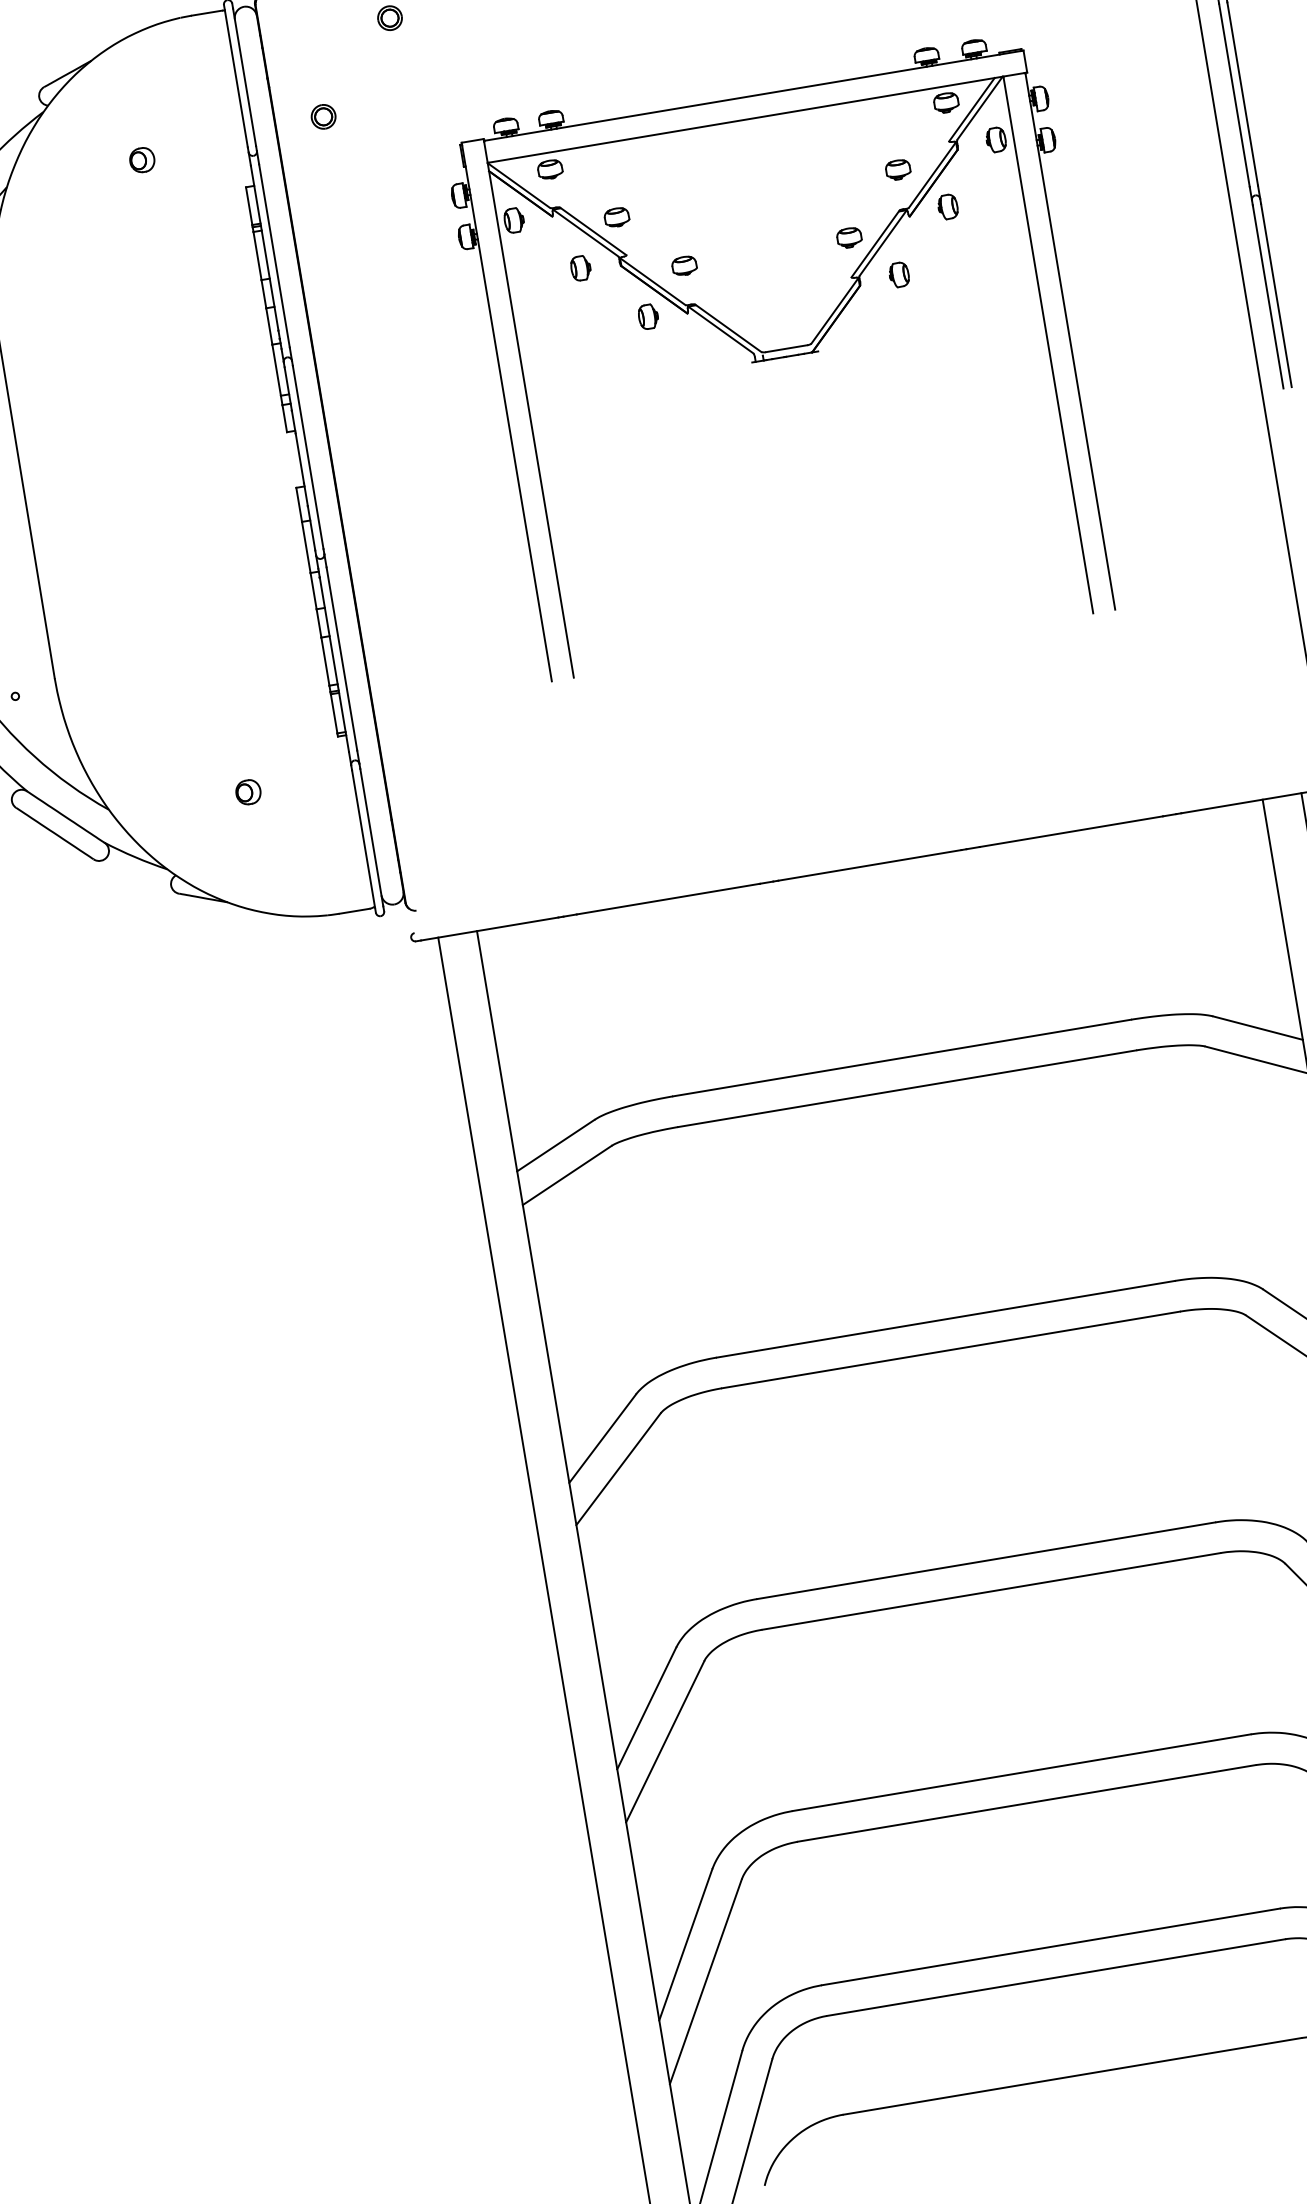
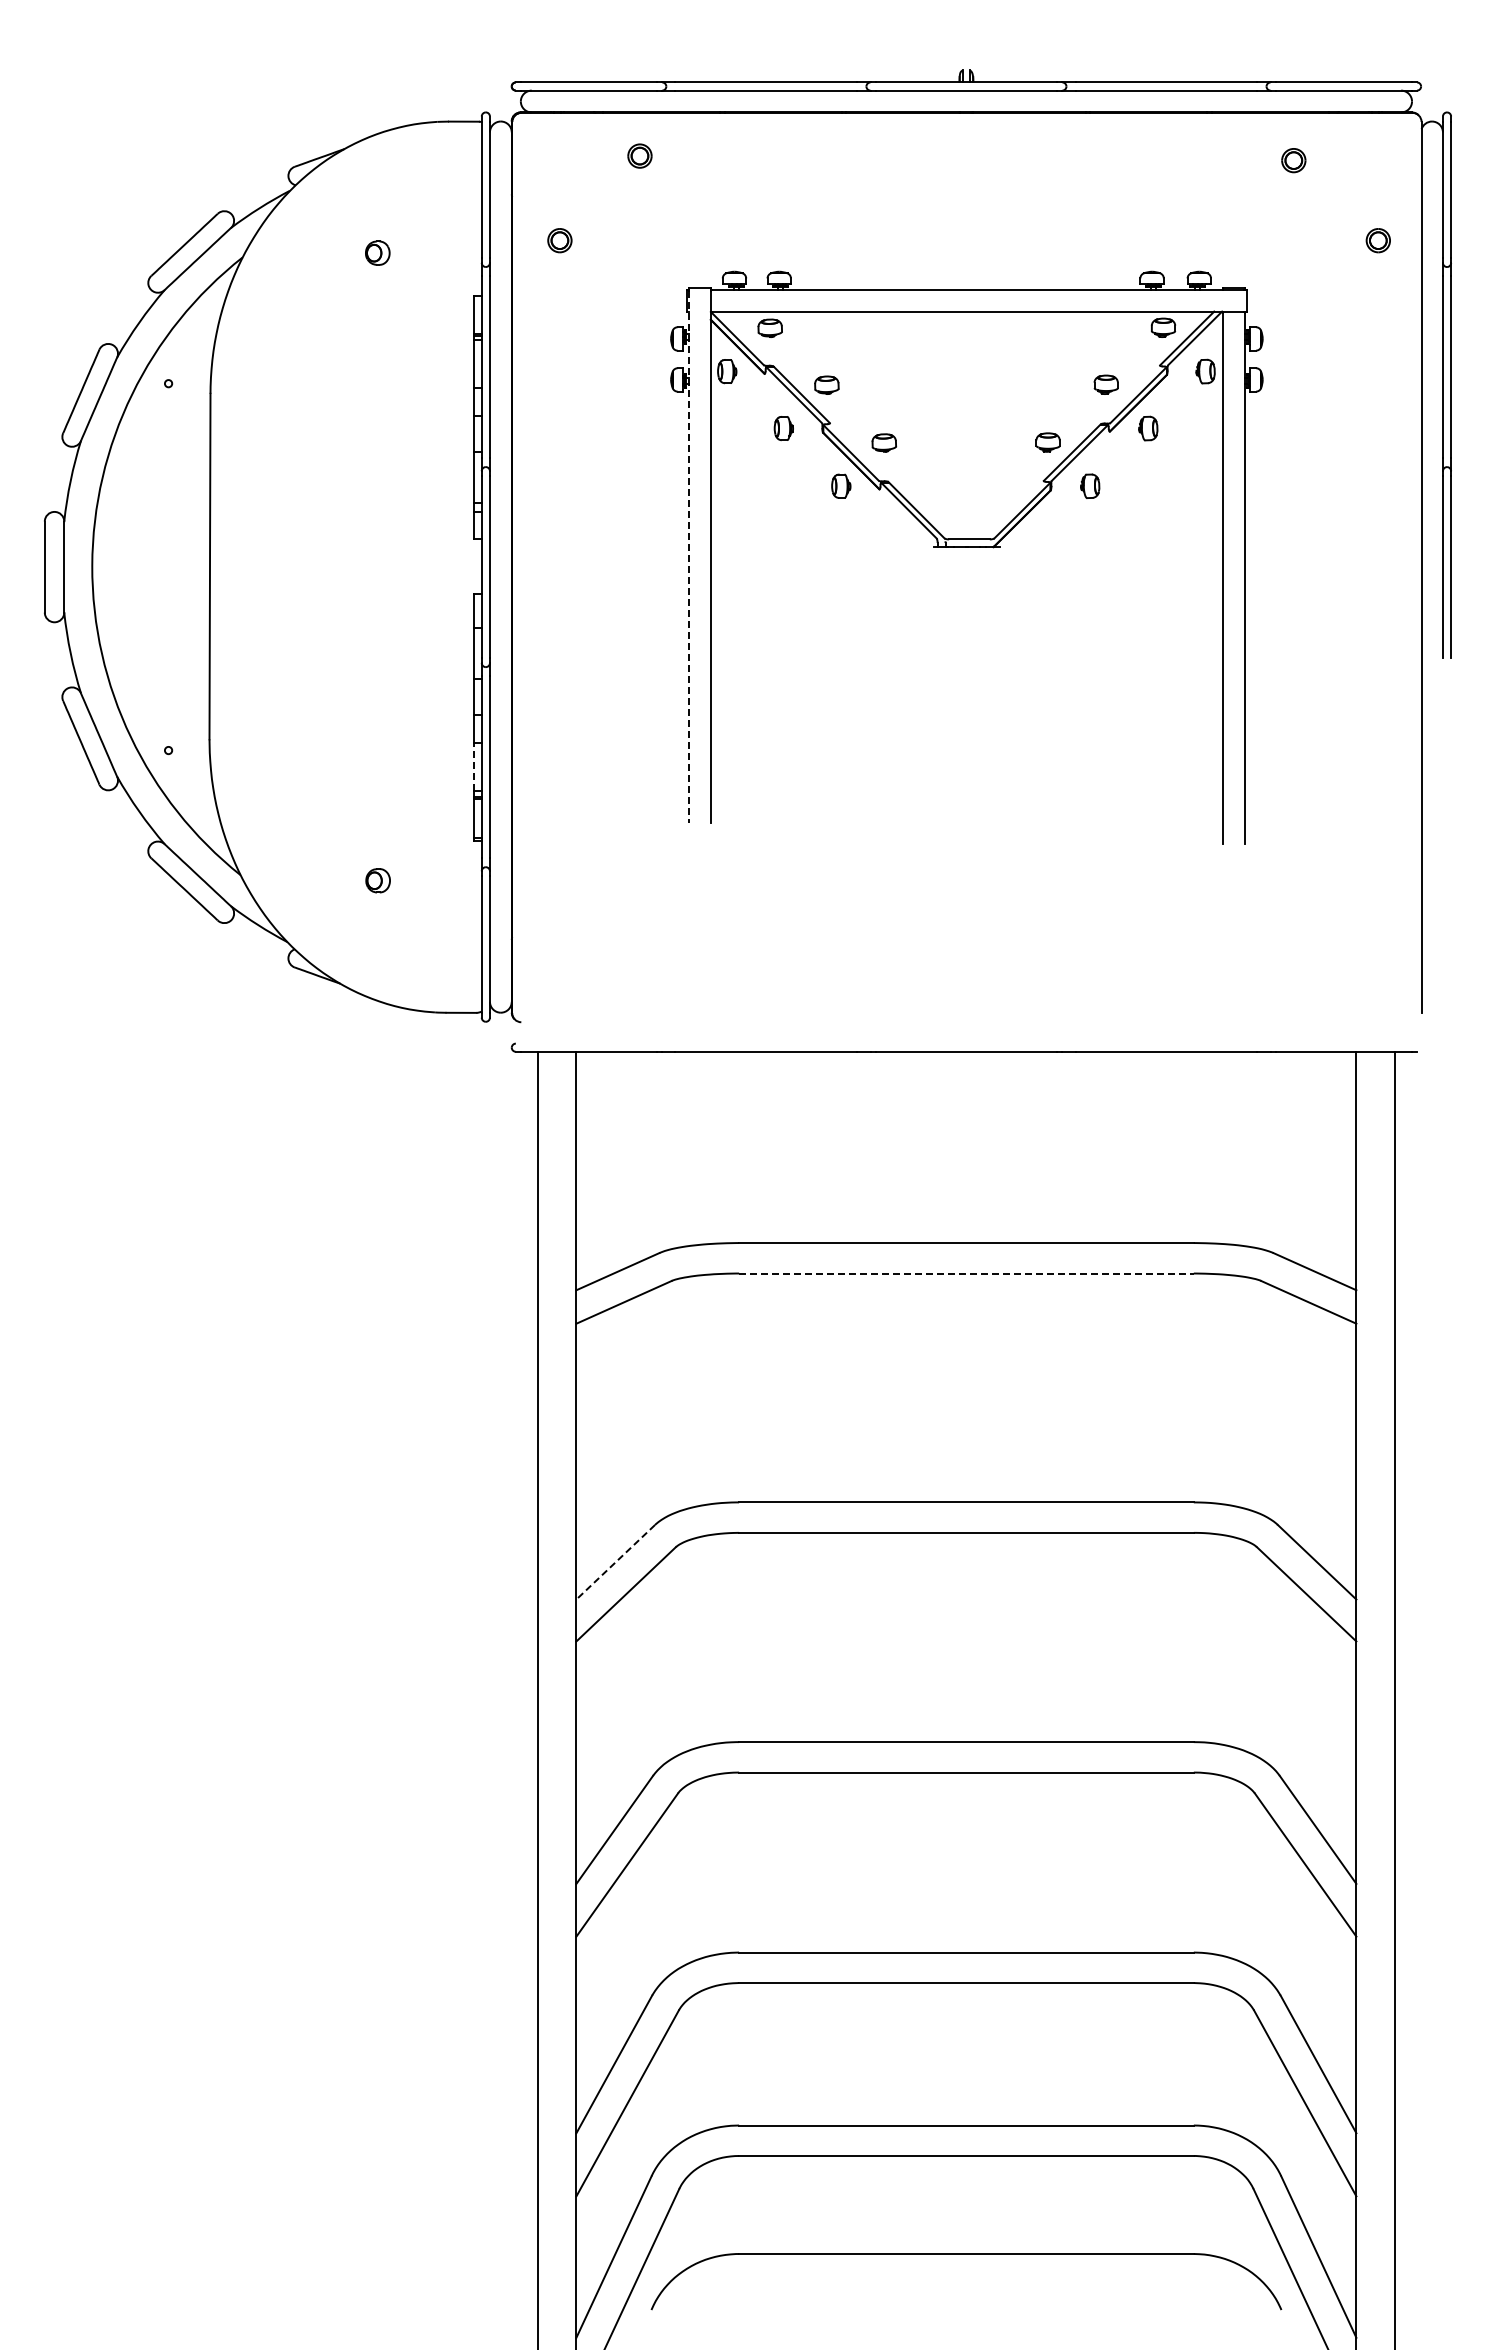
line: (507, 413) -> (689, 556), solid -> dashed
line: (325, 662) -> (473, 767), solid -> dashed
line: (907, 1088) -> (966, 1273), solid -> dashed
line: (602, 1438) -> (615, 1562), solid -> dashed

